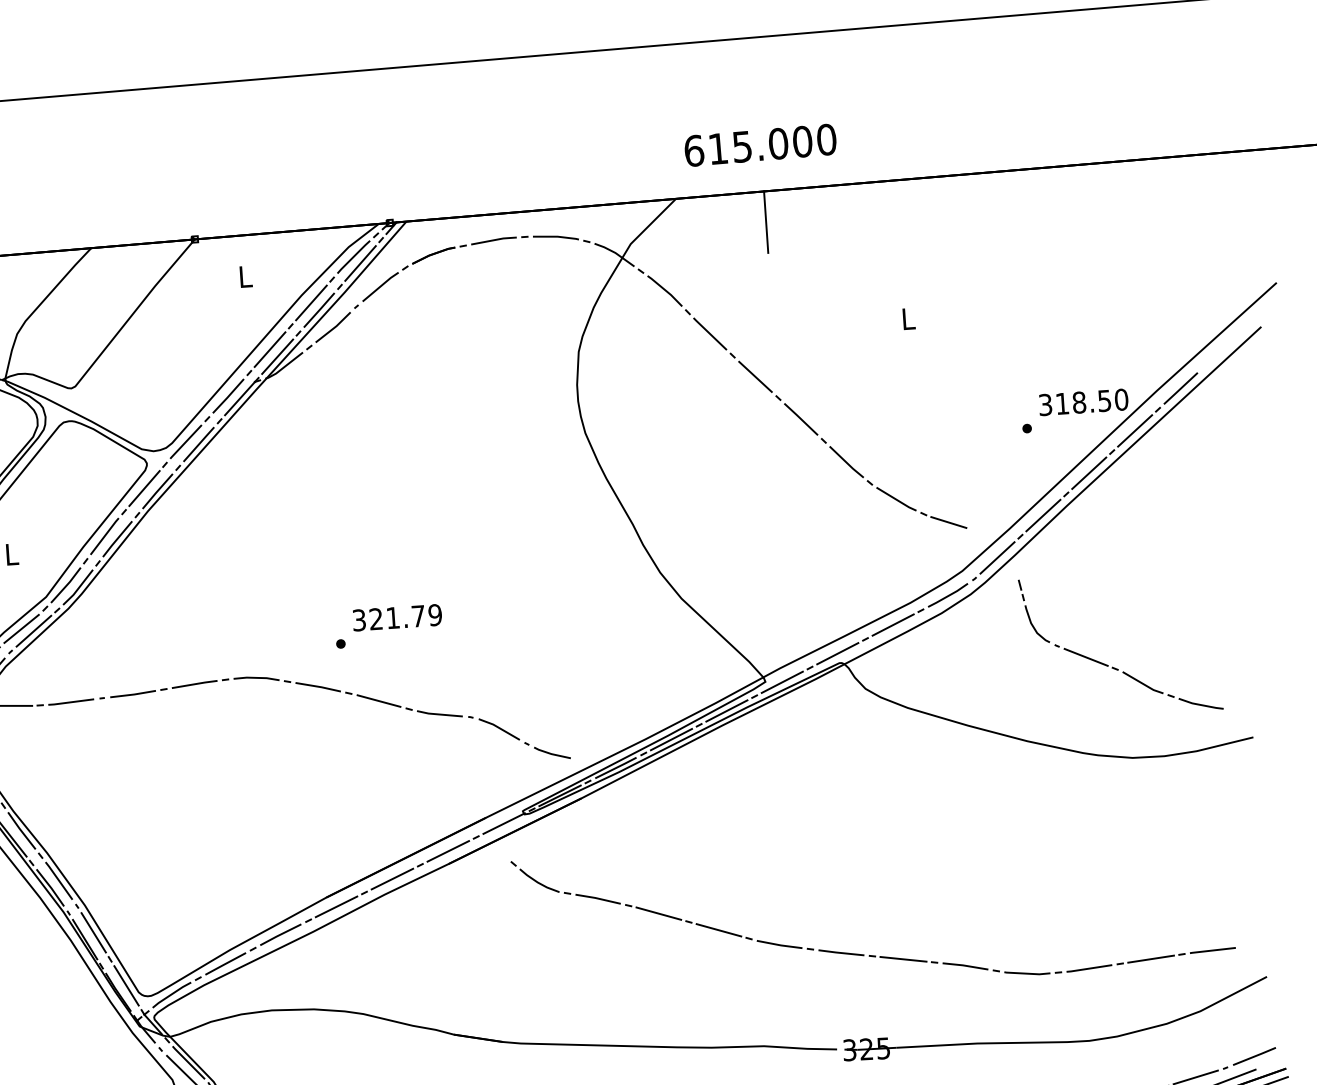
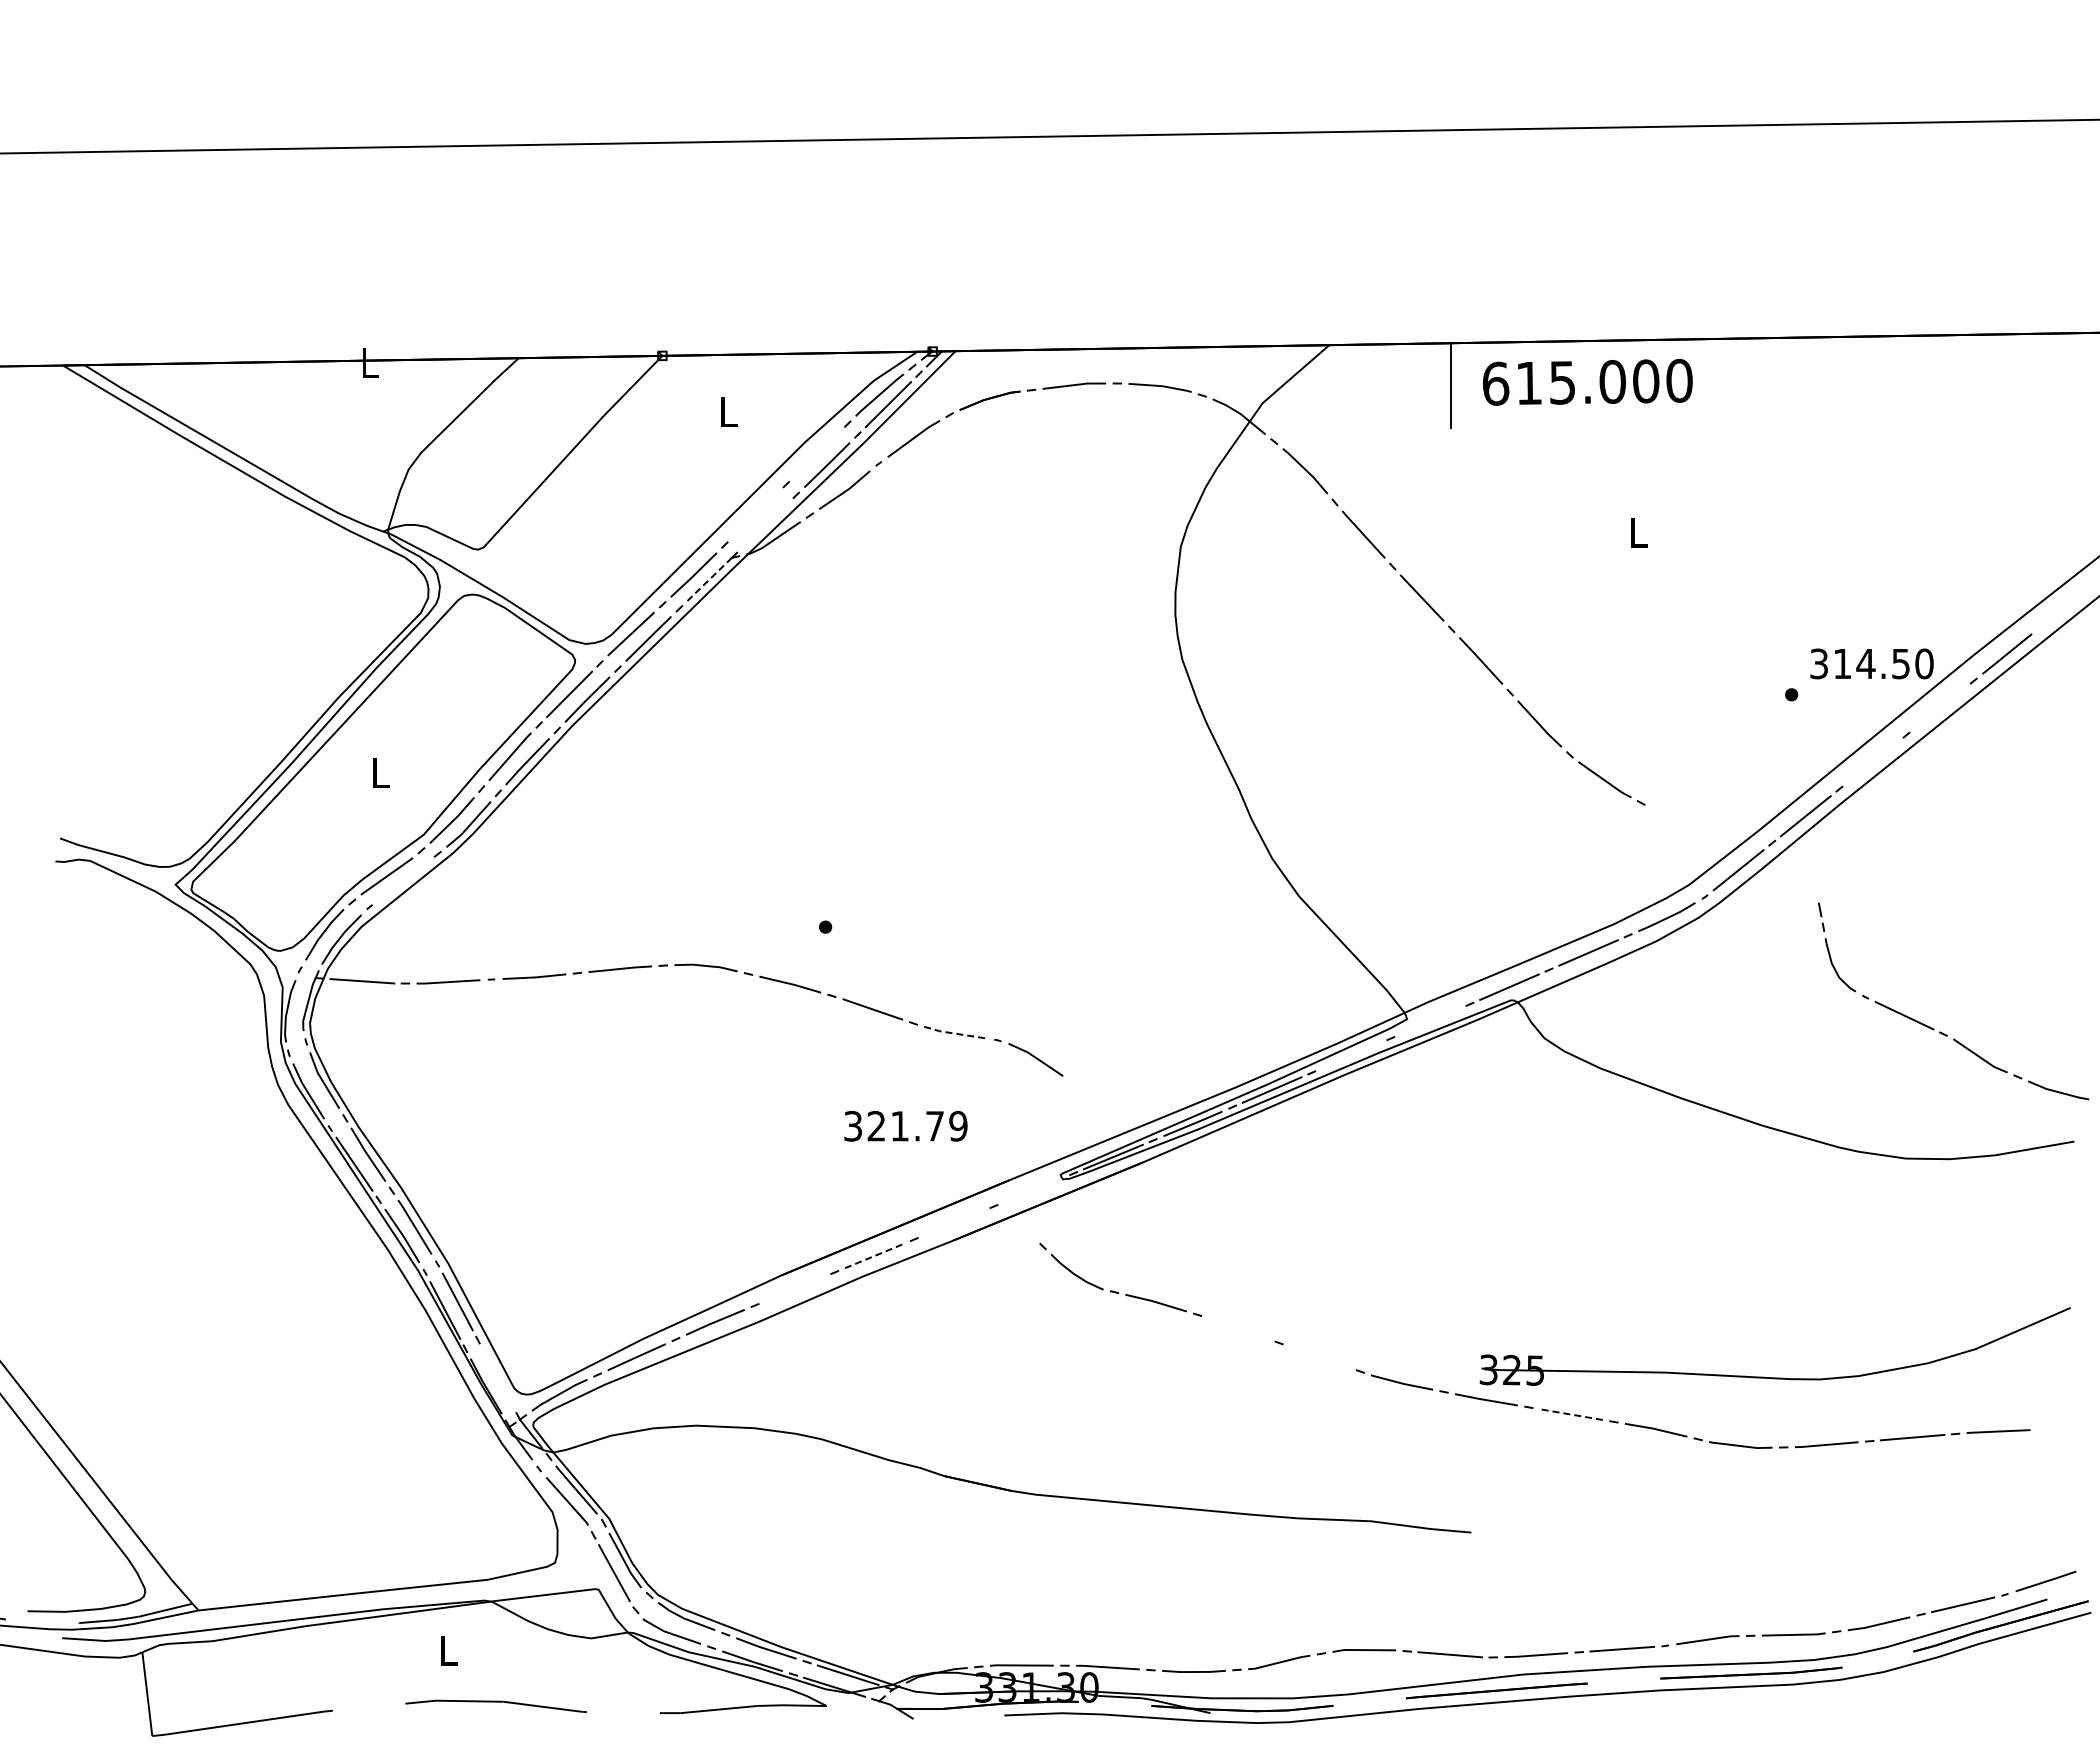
text: (760, 144) -> (1587, 381), moved
line: (311, 302) -> (816, 453), removed
line: (269, 349) -> (755, 514), removed
line: (277, 356) -> (765, 525), removed
line: (239, 398) -> (709, 579), solid -> dashed
text: (1078, 402) -> (1865, 663), 318.50 -> 314.50
line: (1135, 431) -> (1940, 708), removed
line: (1088, 473) -> (1872, 762), removed
line: (948, 522) -> (1674, 816), removed
text: (397, 617) -> (905, 1126), moved
line: (33, 631) -> (403, 880), removed
part: (1112, 667) -> (1940, 1031), moved
line: (782, 682) -> (1430, 1021), removed
line: (726, 710) -> (1350, 1055), removed
line: (439, 714) -> (954, 1033), solid -> dashed
part: (547, 750) -> (1100, 1093), removed
line: (503, 823) -> (1033, 1189), removed
line: (447, 850) -> (953, 1222), removed
line: (392, 879) -> (874, 1256), solid -> dashed
line: (336, 906) -> (794, 1288), removed
line: (658, 913) -> (1238, 1328), removed
line: (718, 929) -> (1319, 1356), removed
line: (903, 959) -> (1571, 1414), solid -> dashed
line: (126, 985) -> (498, 1377), removed
part: (1056, 1041) -> (1774, 1377), moved

